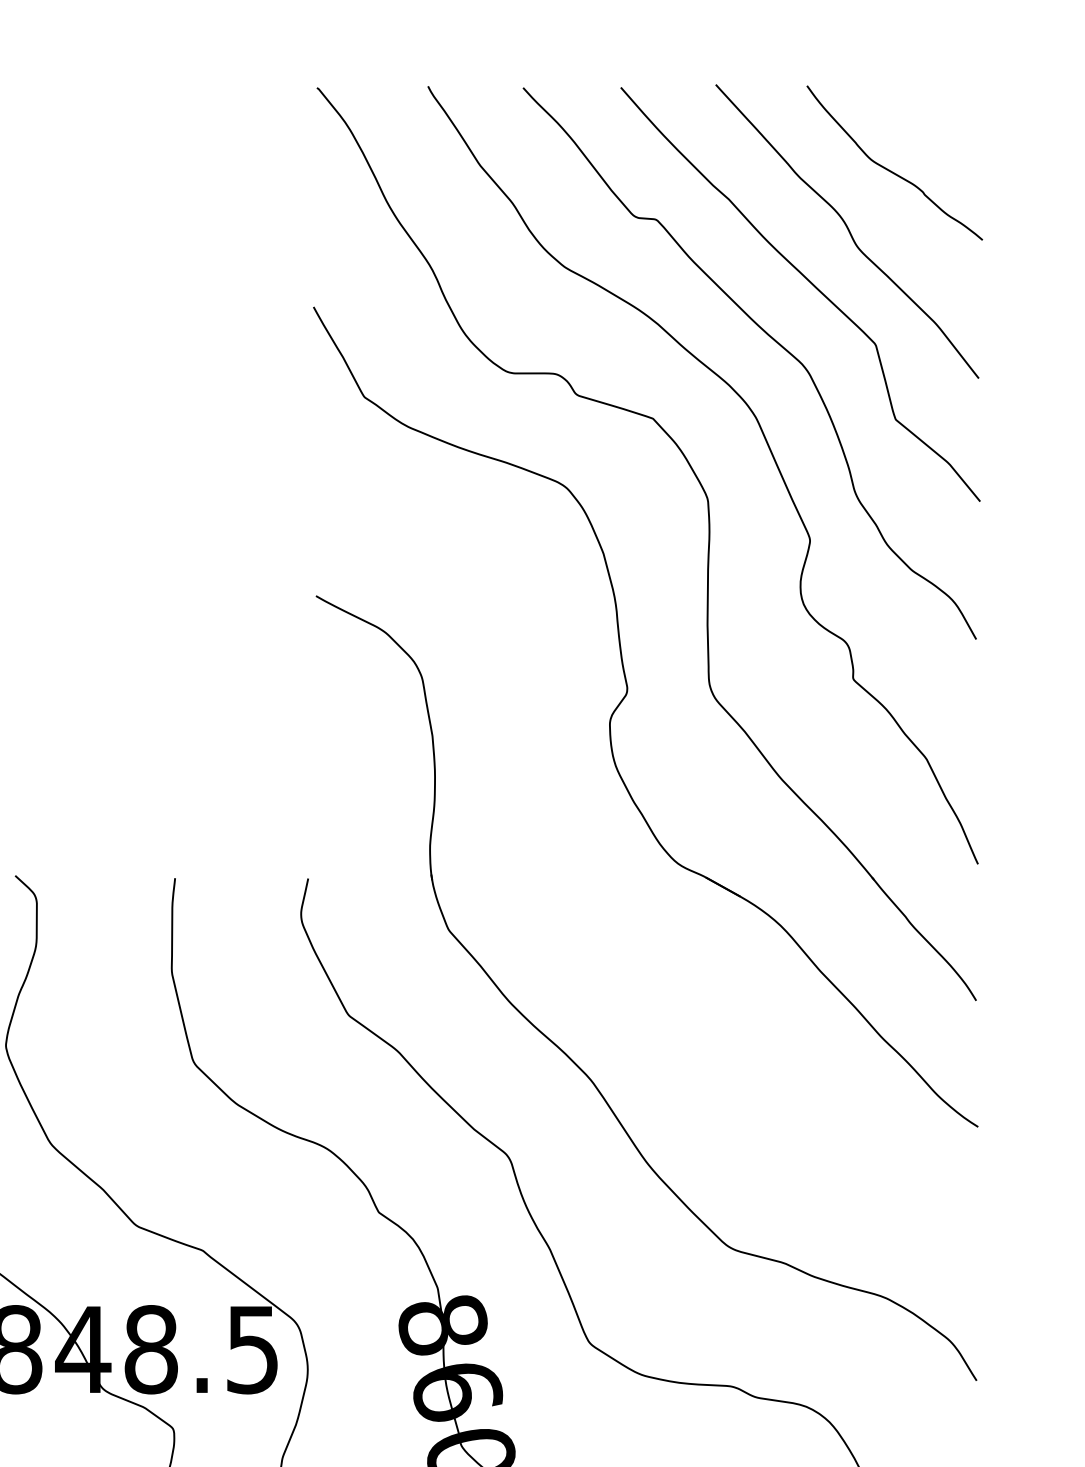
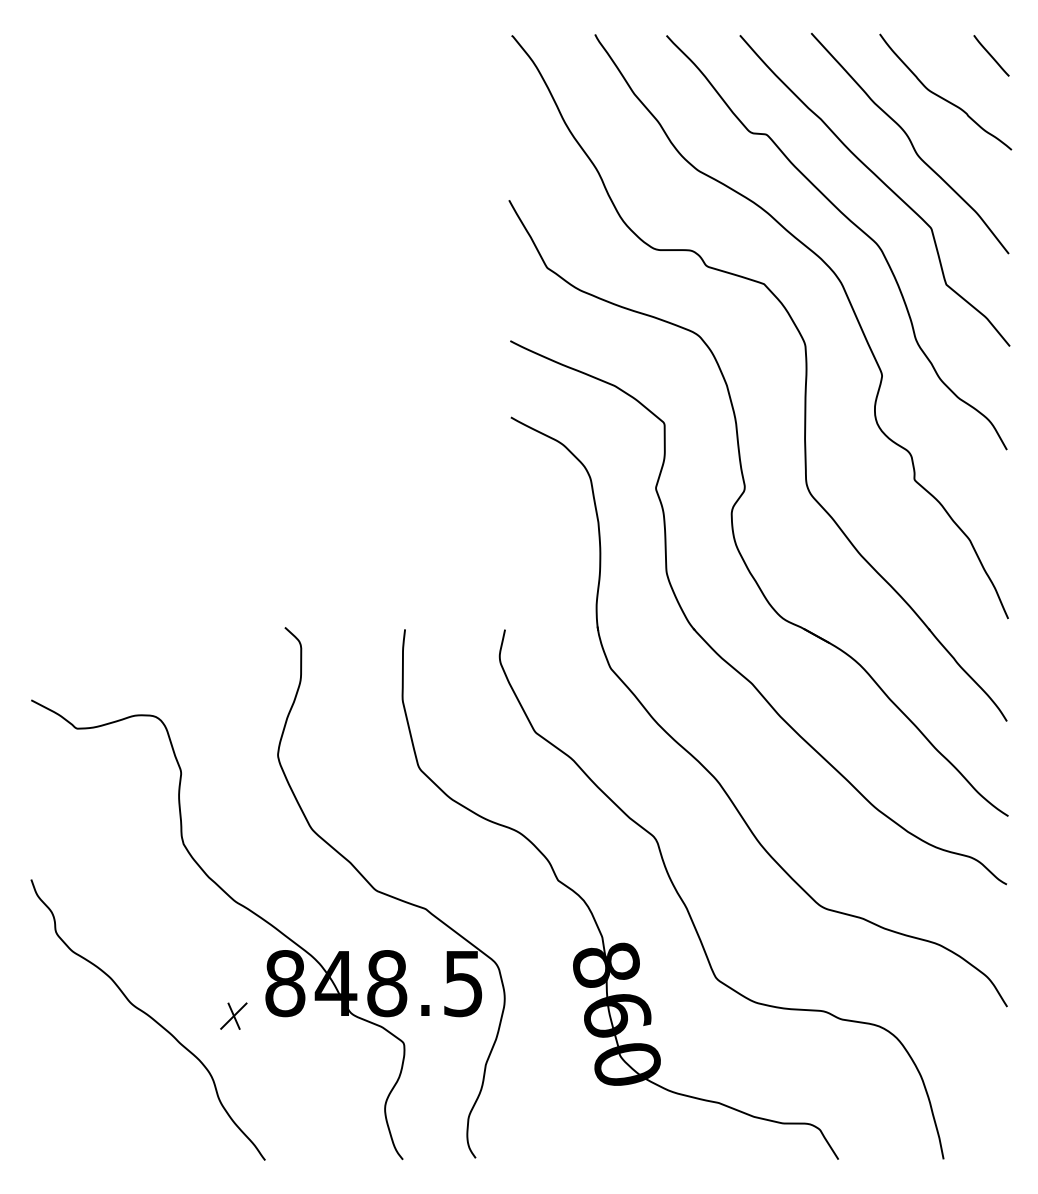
line: (955, 114) -> (991, 55), added
part: (590, 909) -> (717, 652), added

